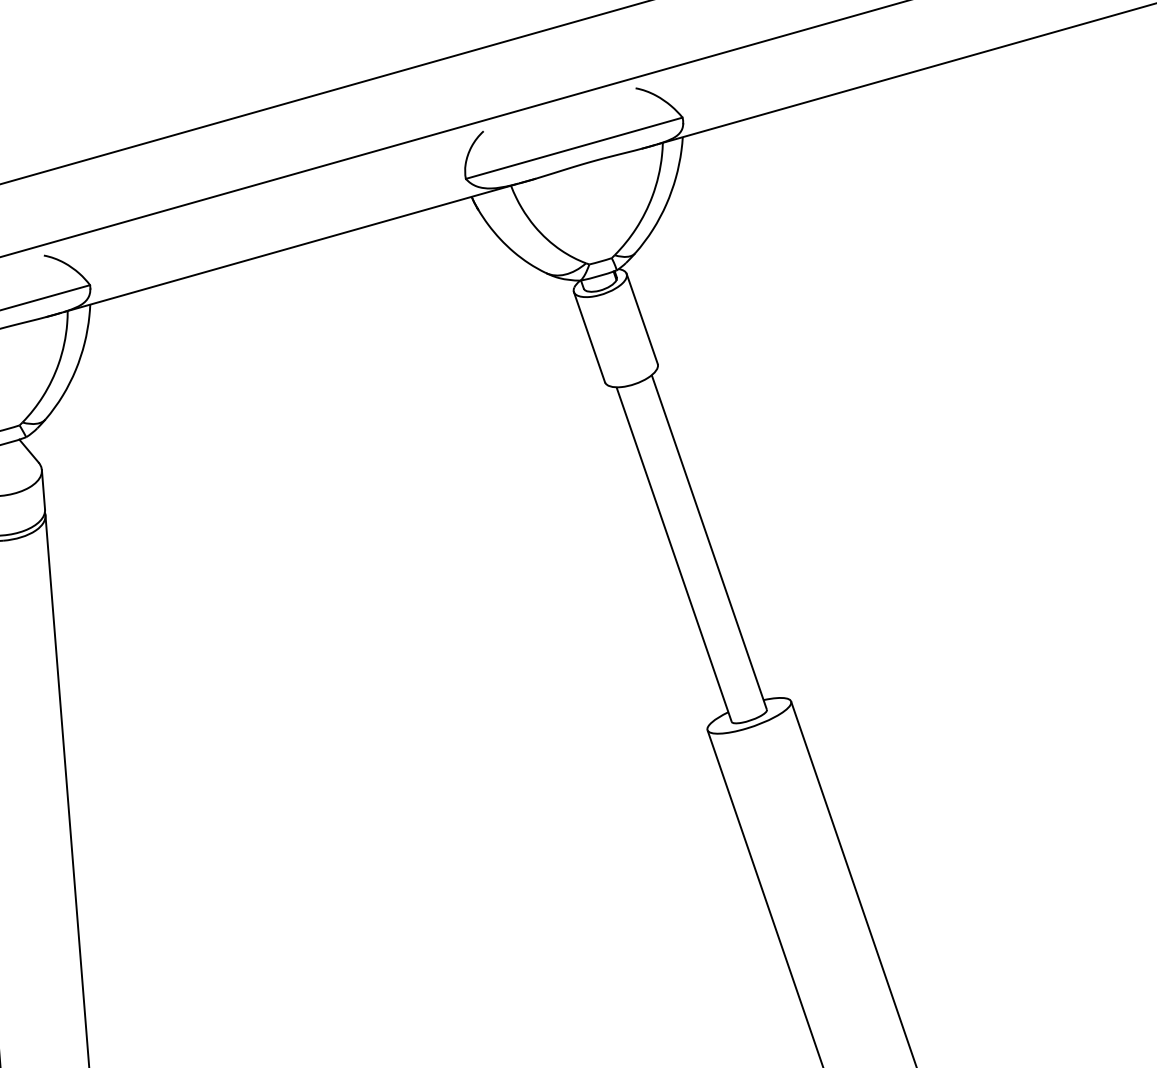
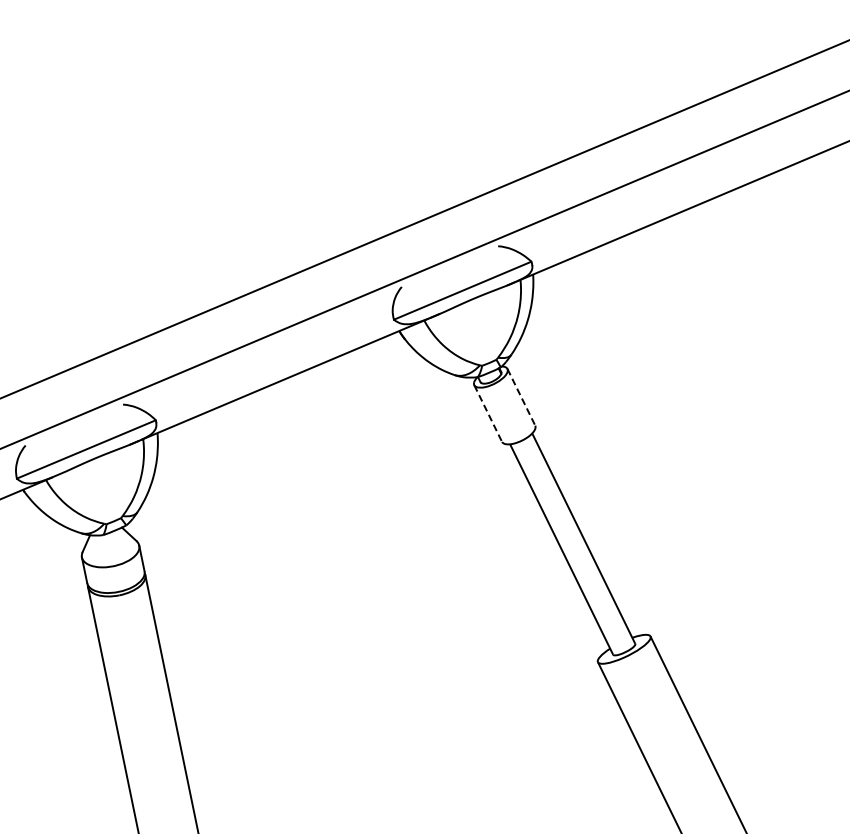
line: (642, 319) -> (521, 397), solid -> dashed
line: (589, 337) -> (488, 413), solid -> dashed

